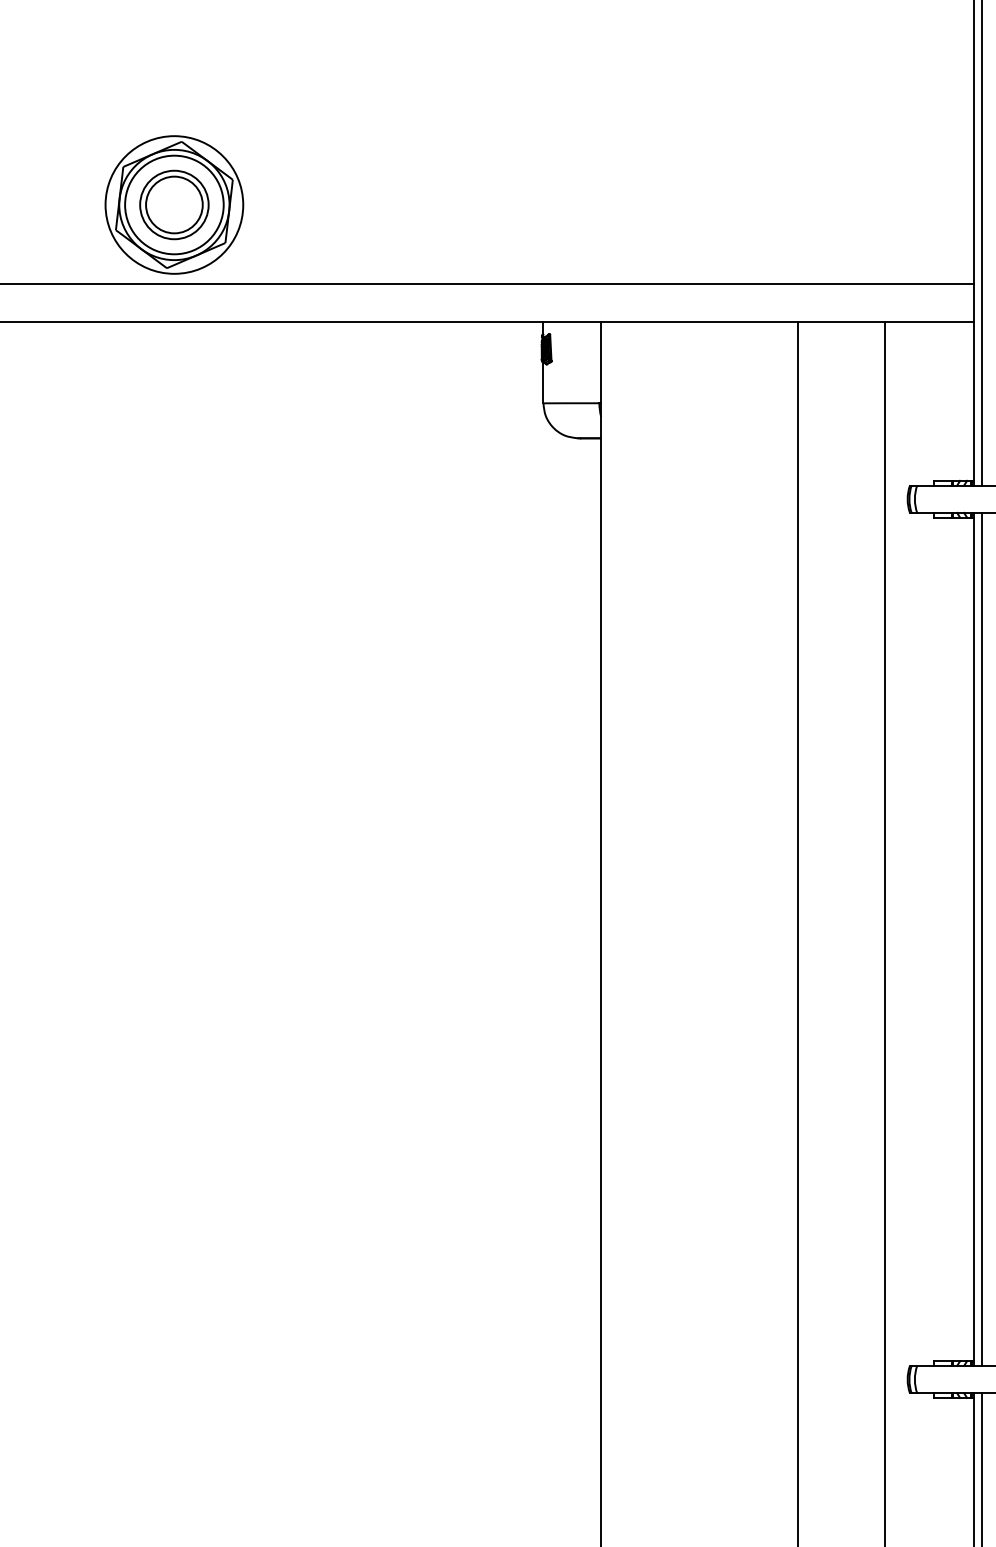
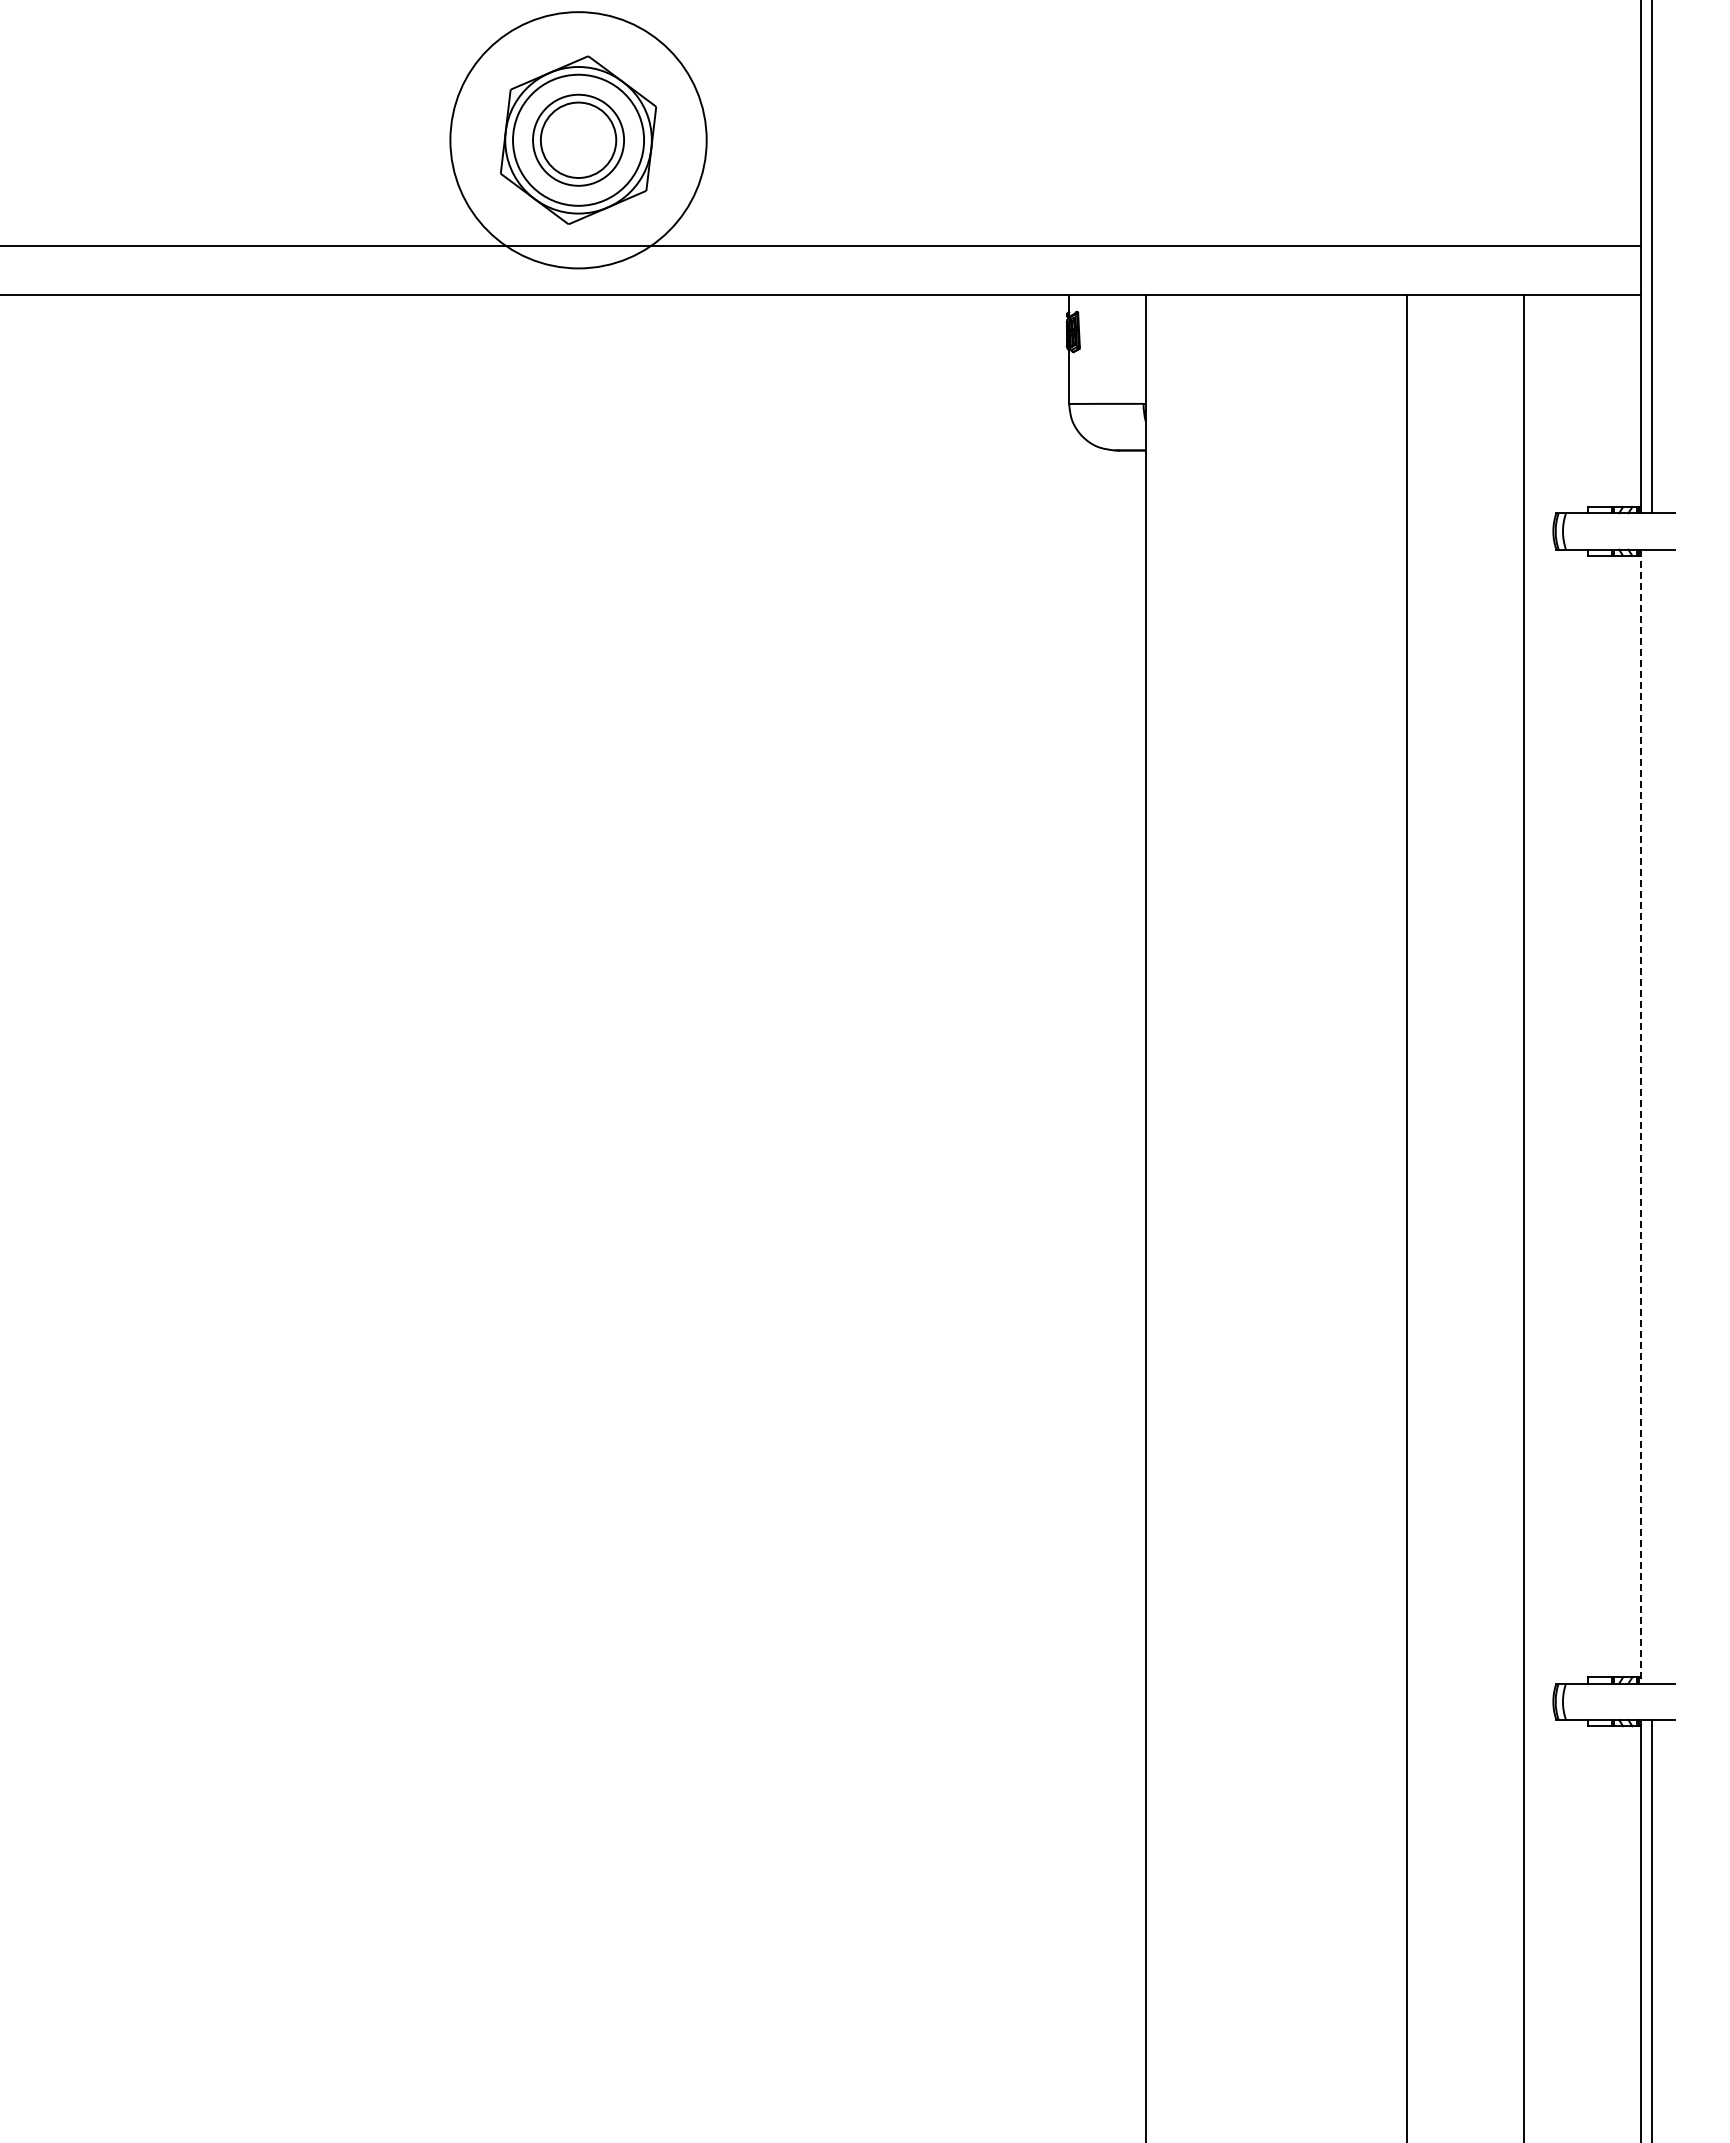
circle: (174, 204) -> (578, 139), size x1.4
line: (973, 939) -> (1641, 1116), solid -> dashed
line: (982, 939) -> (1652, 1116), removed

